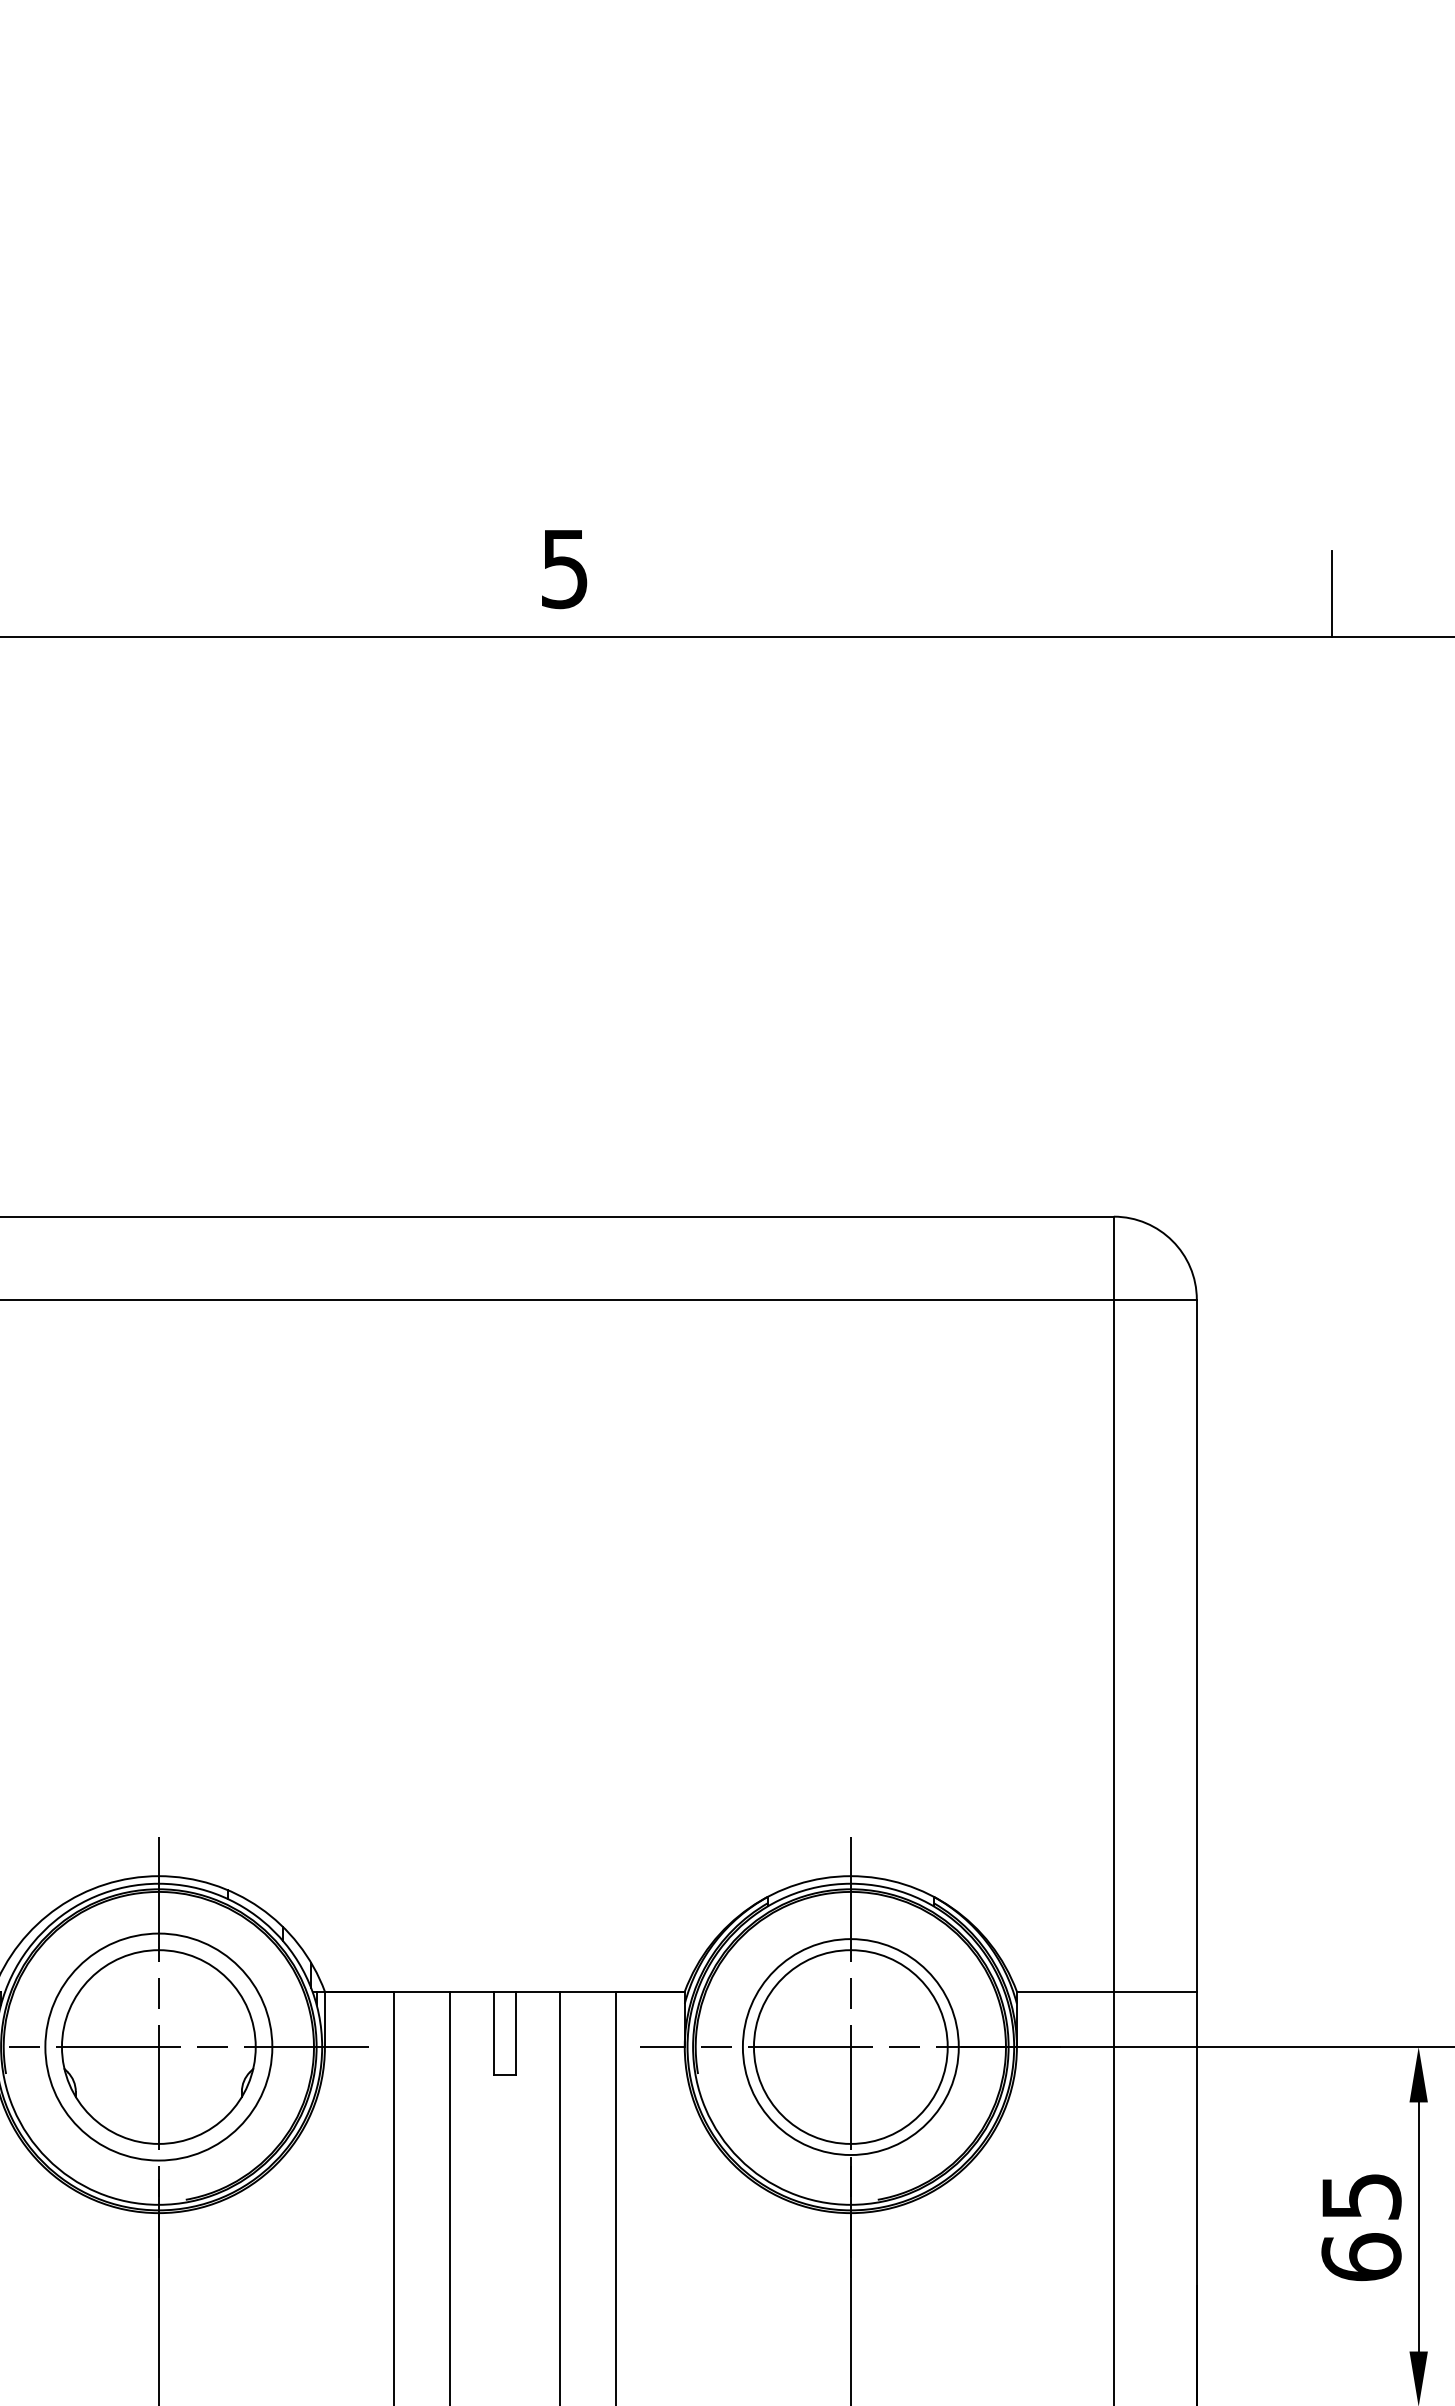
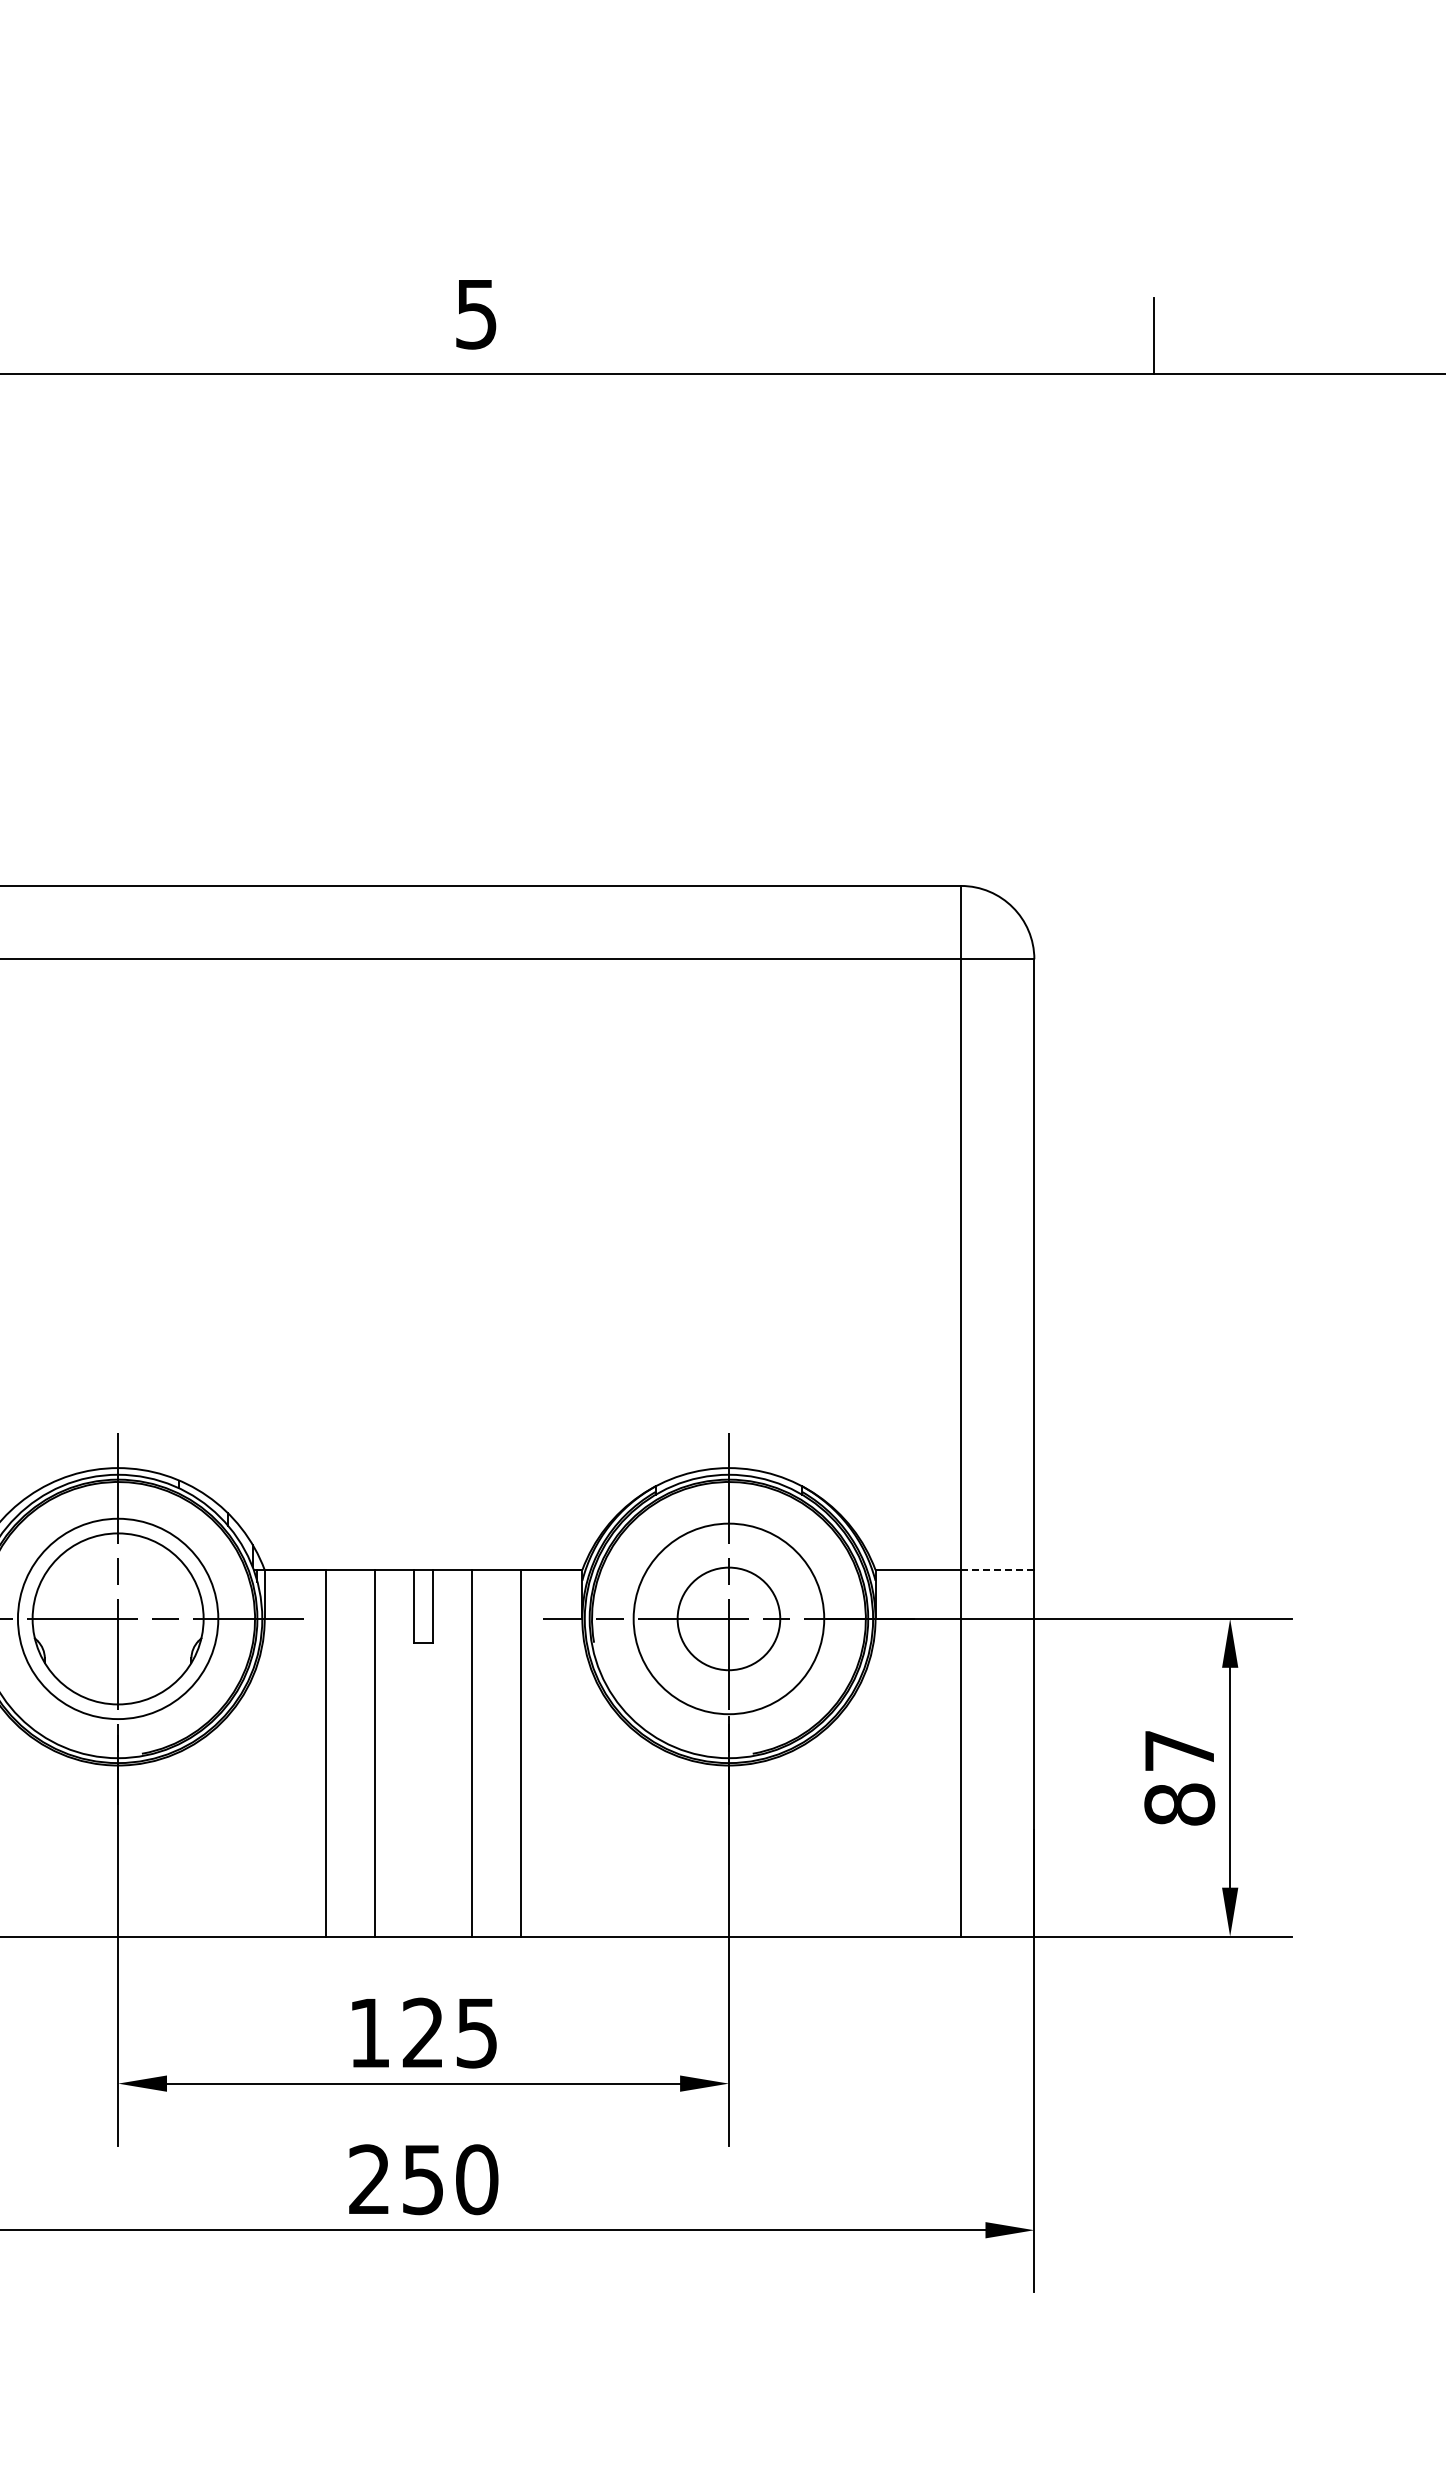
line: (1155, 1992) -> (997, 1570), solid -> dashed
circle: (850, 2046) -> (728, 1618), size x0.6
text: (1361, 2227) -> (1179, 1778), 65 -> 87

